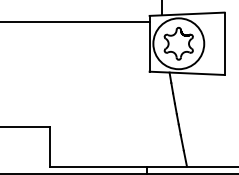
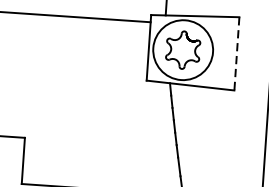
line: (224, 44) -> (236, 54), solid -> dashed

